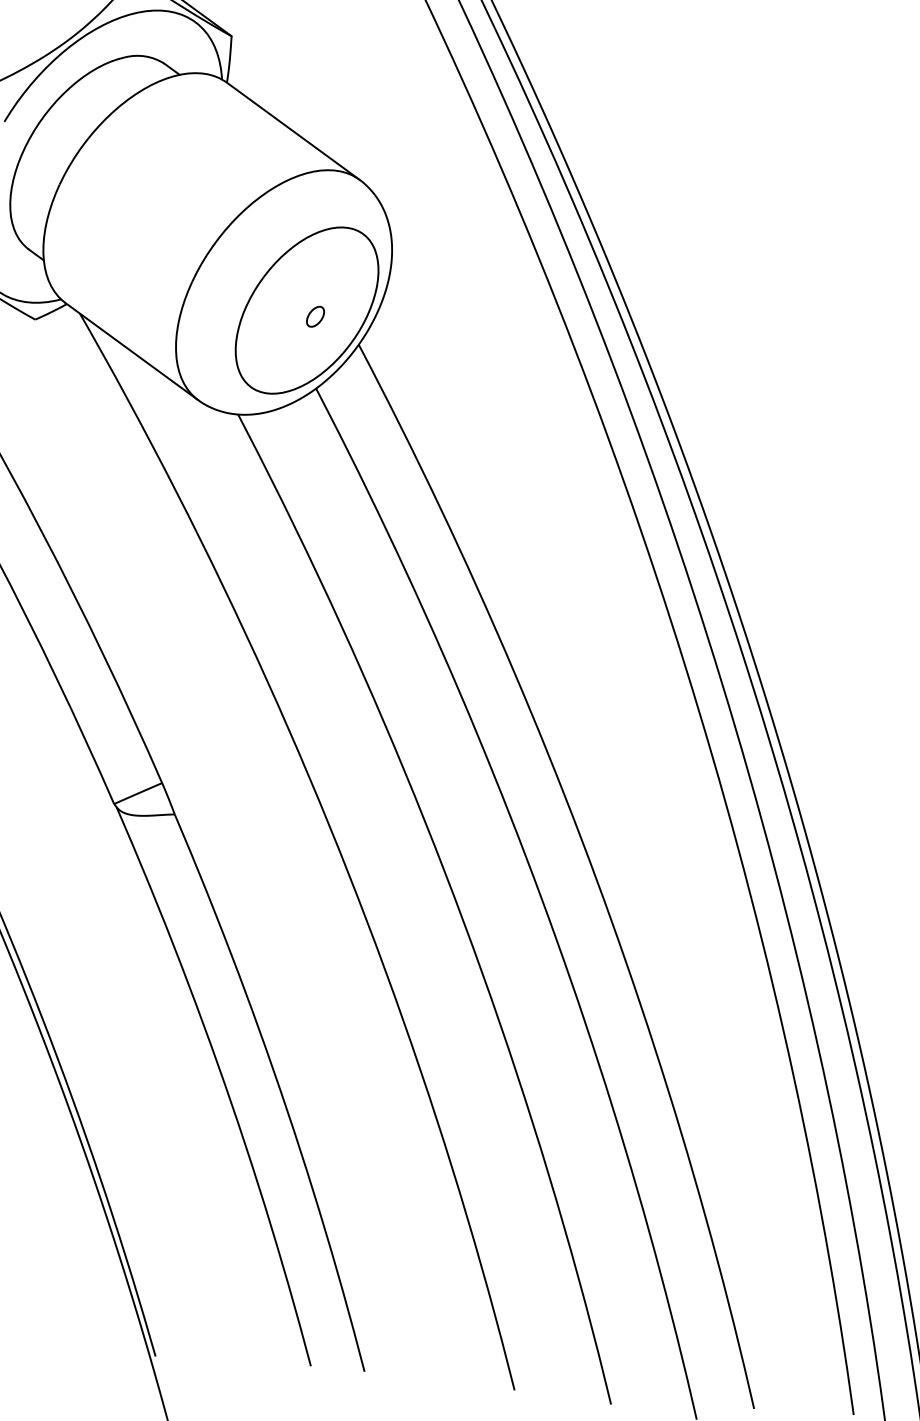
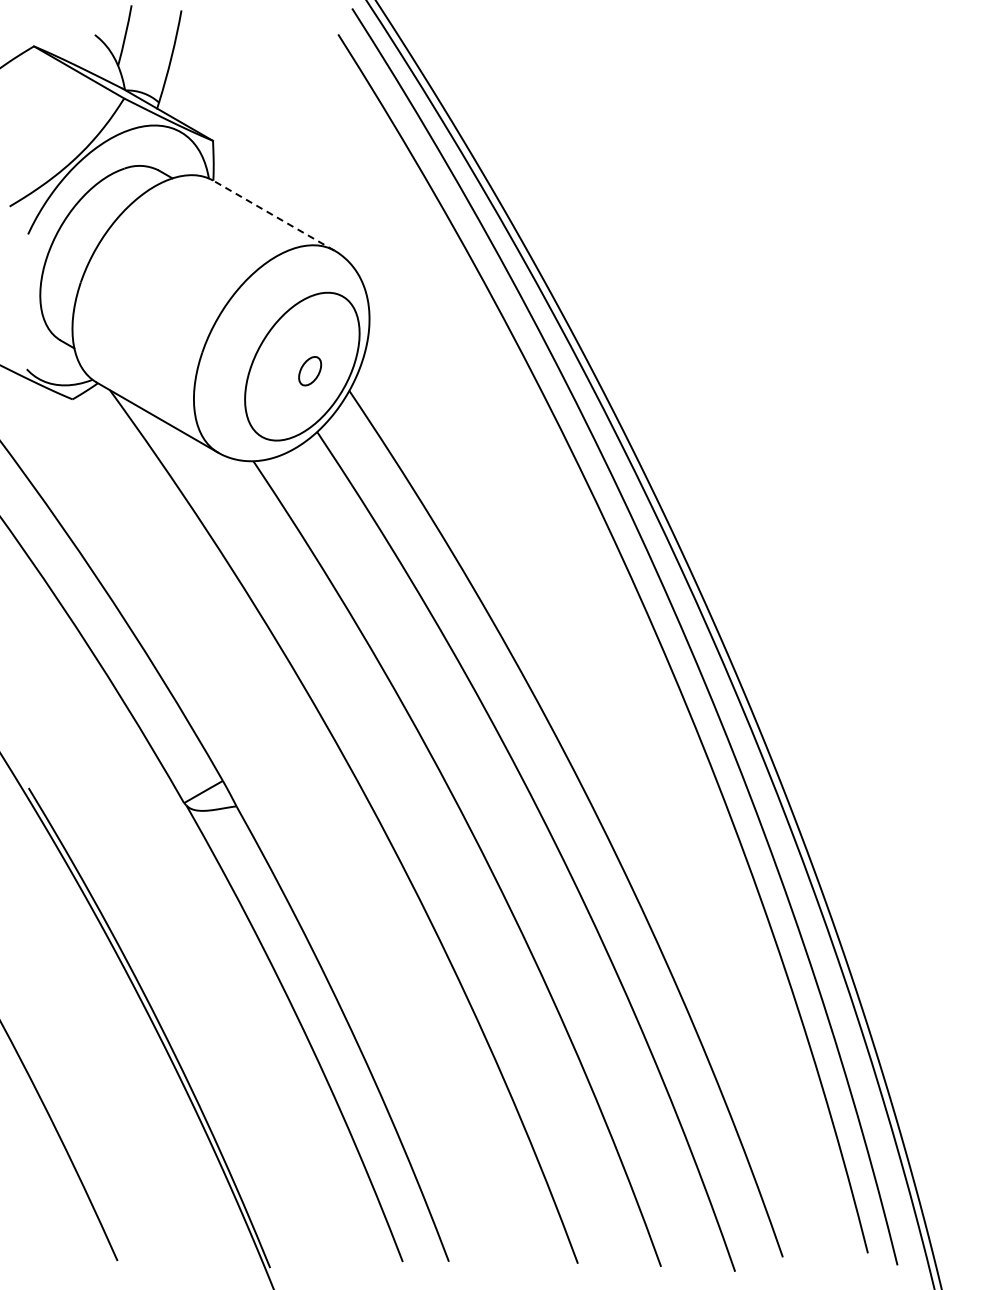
line: (292, 130) -> (273, 215), solid -> dashed
part: (314, 315) -> (309, 370), size x1.6

